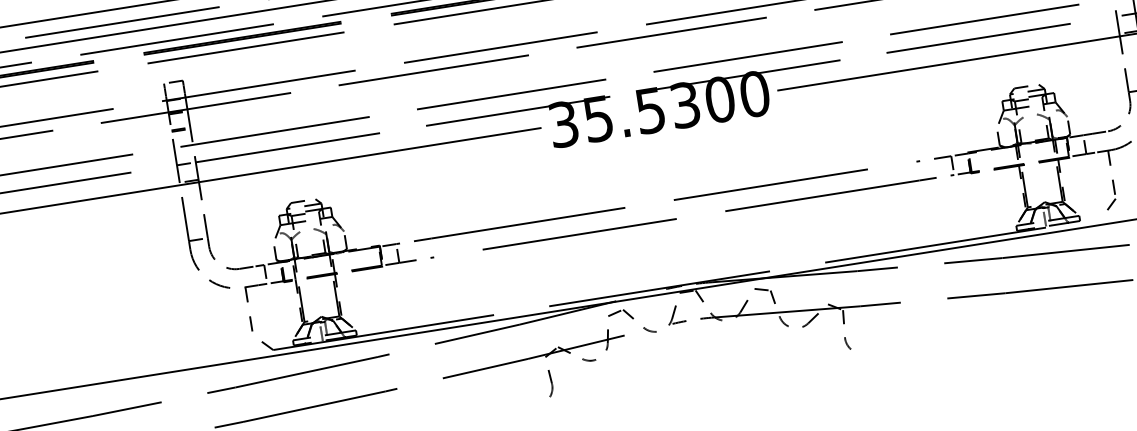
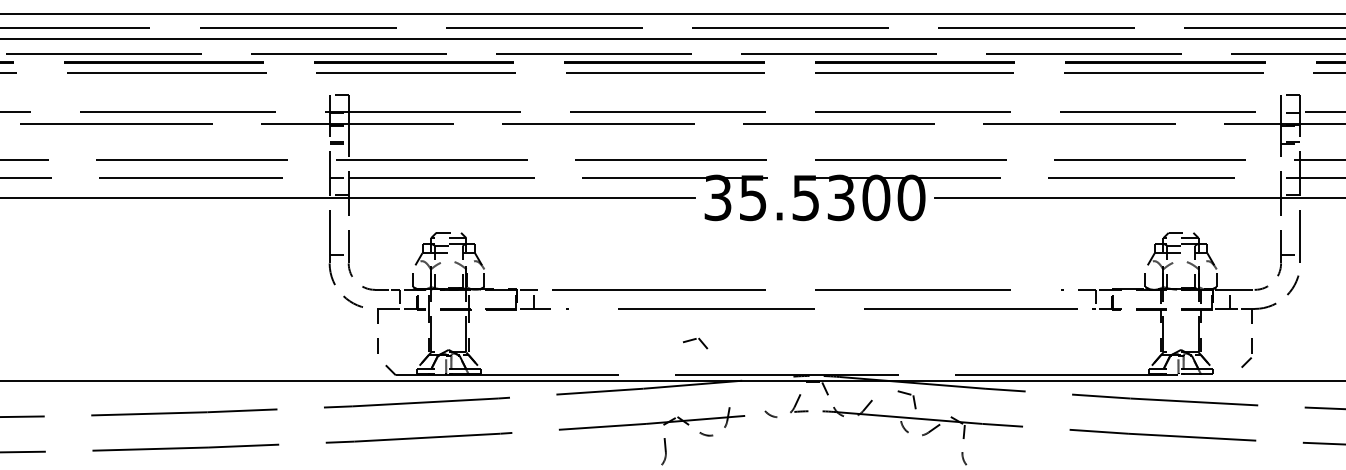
part: (764, 295) -> (906, 399), moved
part: (620, 315) -> (695, 343), moved

